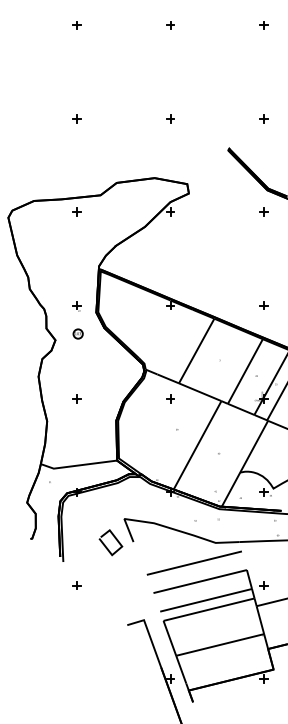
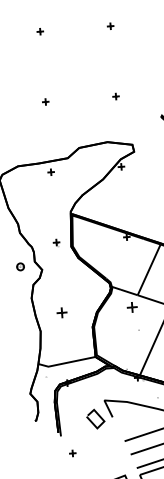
part: (77, 333) -> (20, 266), moved
part: (76, 398) -> (61, 312), size x1.6
part: (170, 398) -> (132, 307), size x1.6

